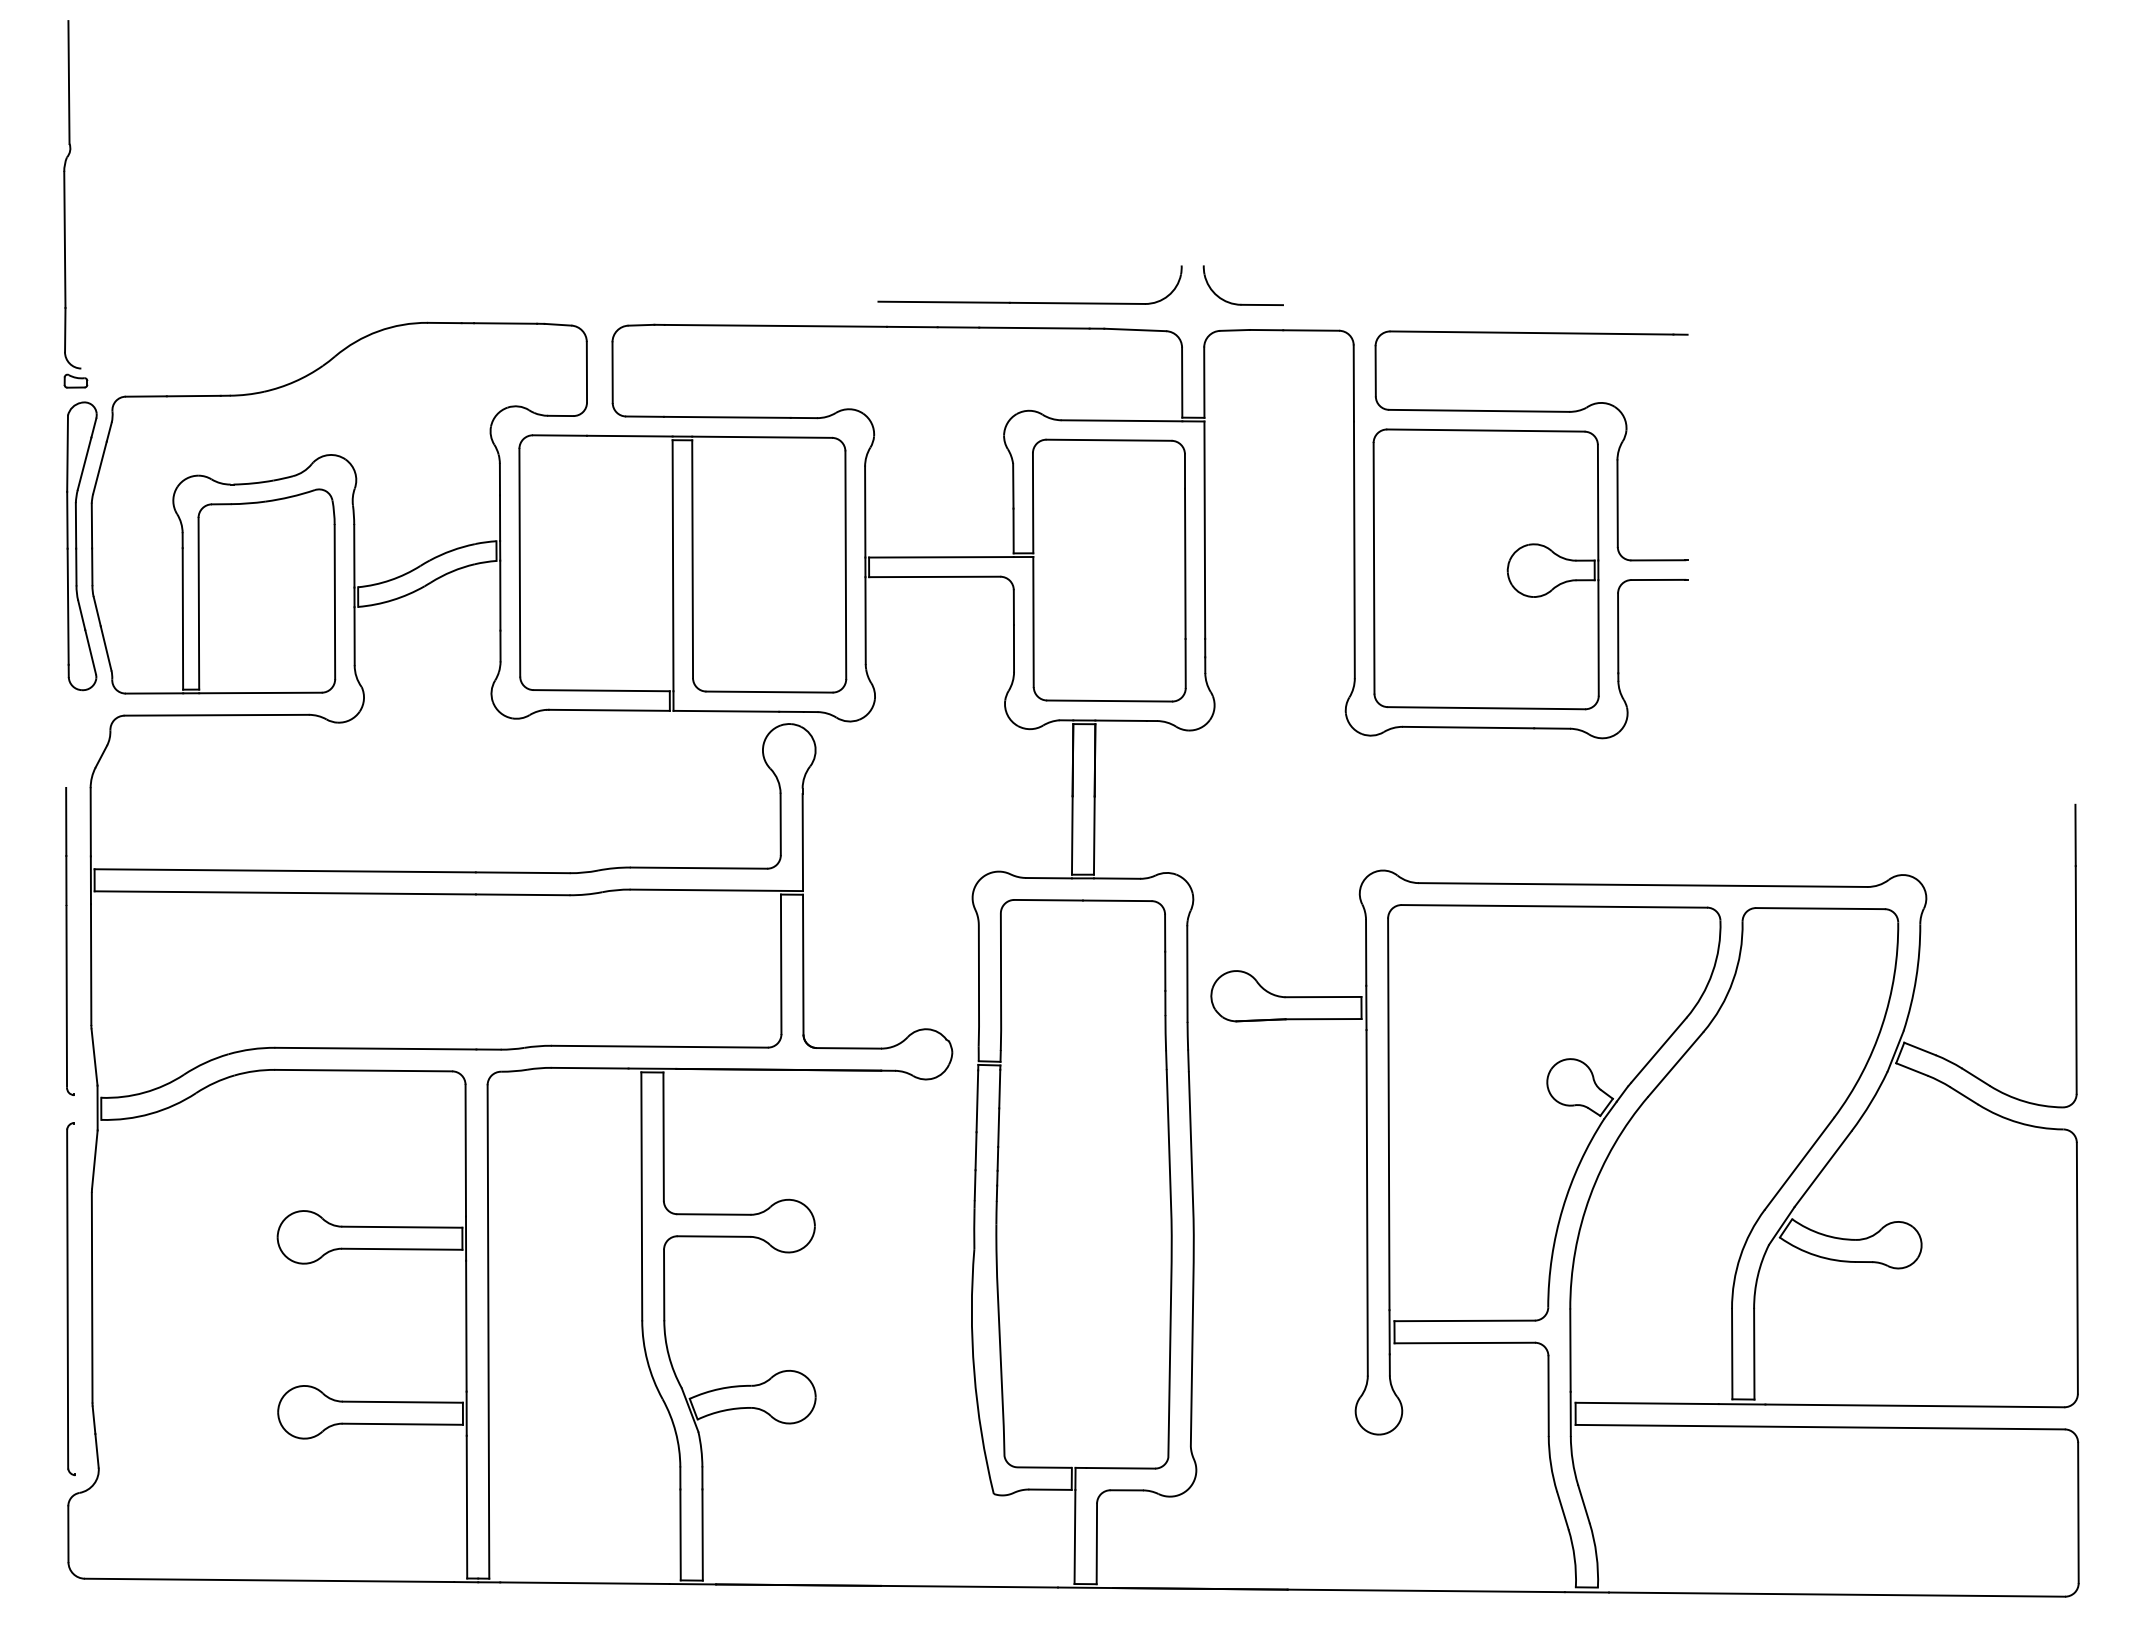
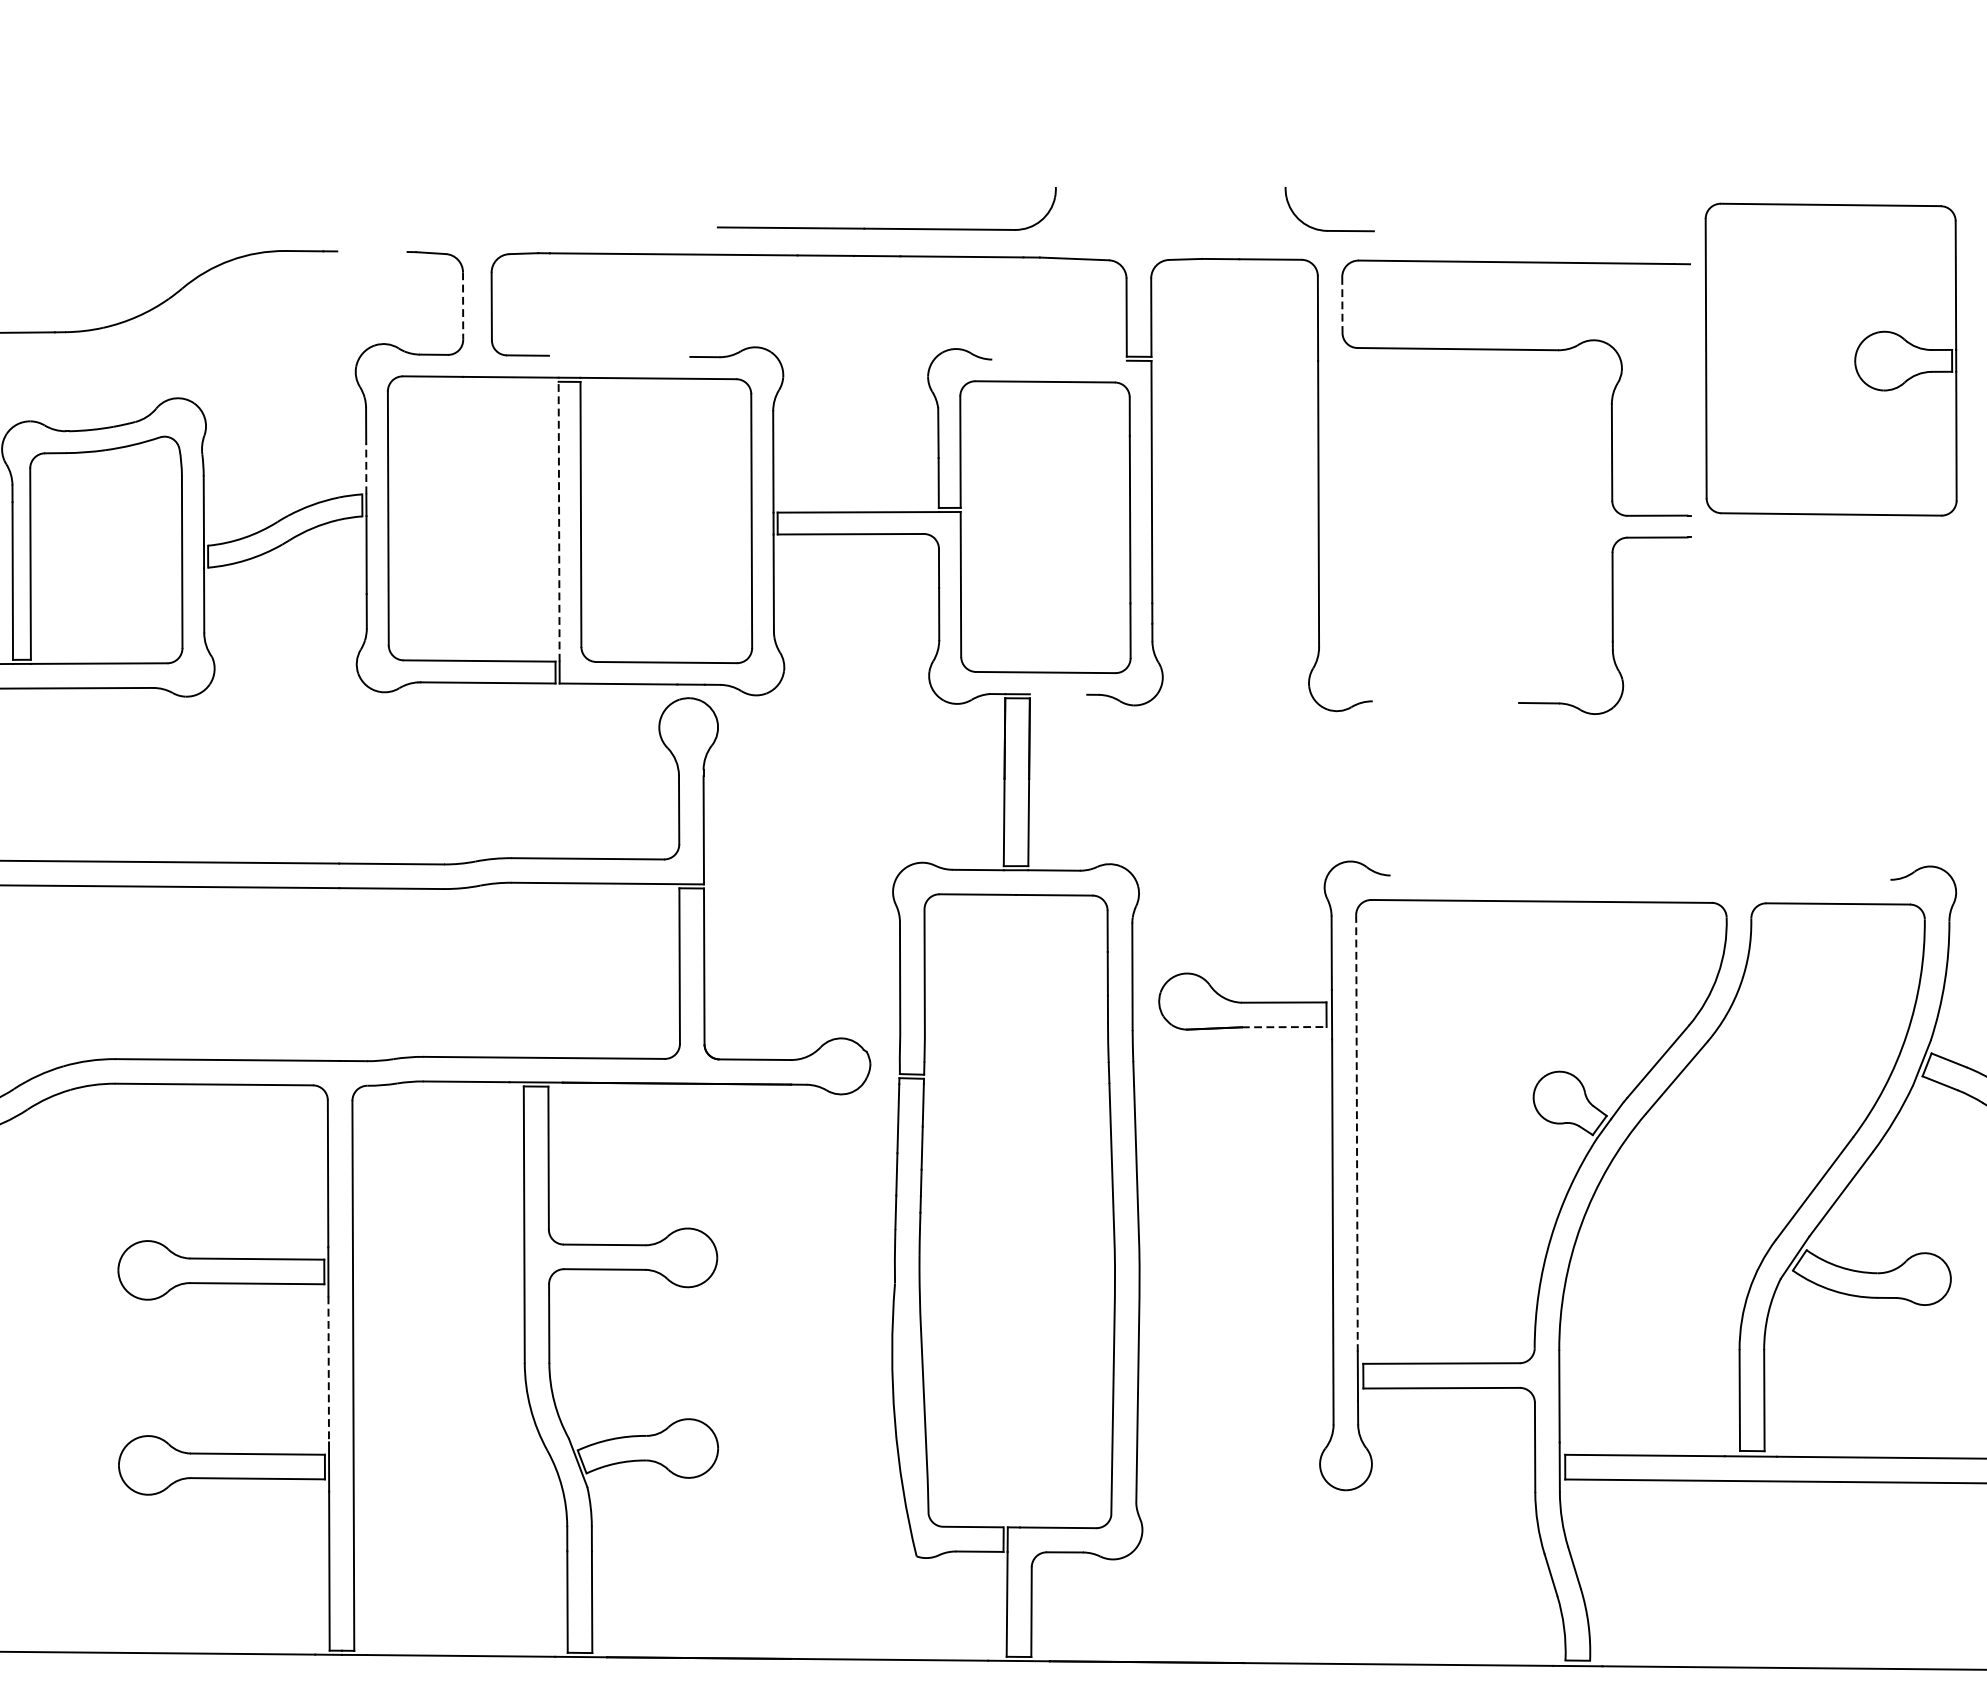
part: (1029, 302) -> (886, 228), moved
part: (1241, 303) -> (1327, 229), moved
line: (505, 323) -> (372, 251), removed
line: (1375, 371) -> (1342, 305), solid -> dashed
line: (586, 372) -> (462, 306), solid -> dashed
line: (726, 416) -> (618, 355), removed
line: (1121, 420) -> (1059, 359), removed
line: (500, 518) -> (366, 469), solid -> dashed
line: (673, 565) -> (559, 521), solid -> dashed
part: (1485, 569) -> (1830, 359), moved
line: (1120, 720) -> (1057, 694), removed
line: (1468, 727) -> (1445, 702), removed
line: (1642, 884) -> (1639, 877), removed
line: (1323, 1019) -> (1284, 1027), solid -> dashed
line: (1388, 1114) -> (1356, 1133), solid -> dashed
line: (466, 1326) -> (328, 1369), solid -> dashed

